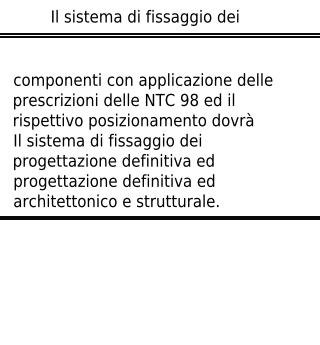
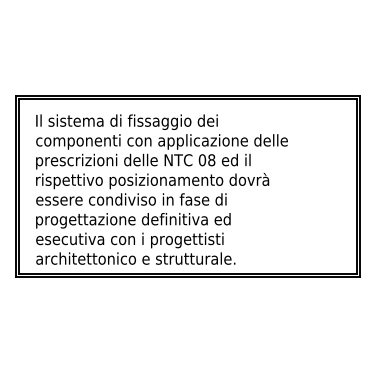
text: (144, 17) -> (126, 121), moved
text: (183, 100) -> (201, 160), 98 -> 08
text: (111, 141) -> (131, 200), Il sistema di fissaggio dei -> essere condiviso in fase di
text: (113, 182) -> (133, 240), progettazione definitiva ed -> esecutiva con i progettisti

